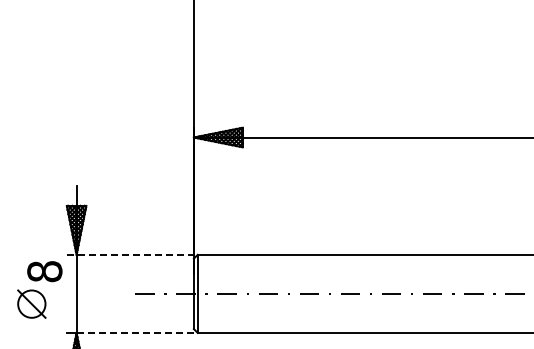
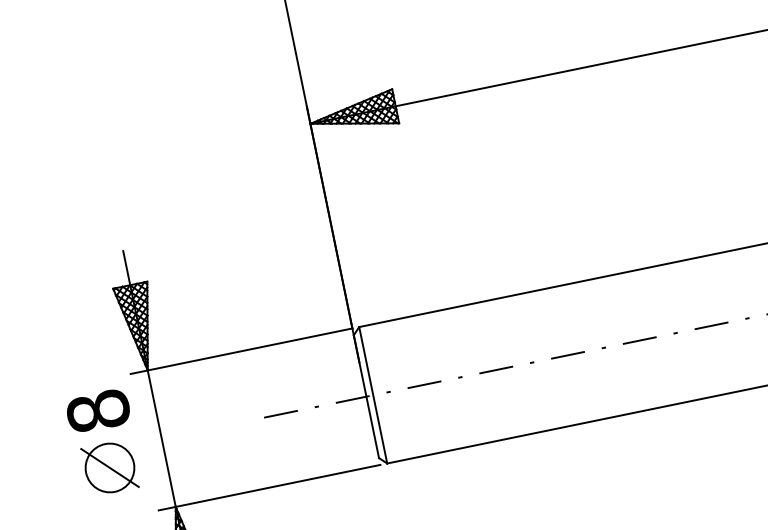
line: (130, 254) -> (241, 350), dashed -> solid
part: (31, 303) -> (109, 466), moved
line: (135, 332) -> (278, 484), dashed -> solid

